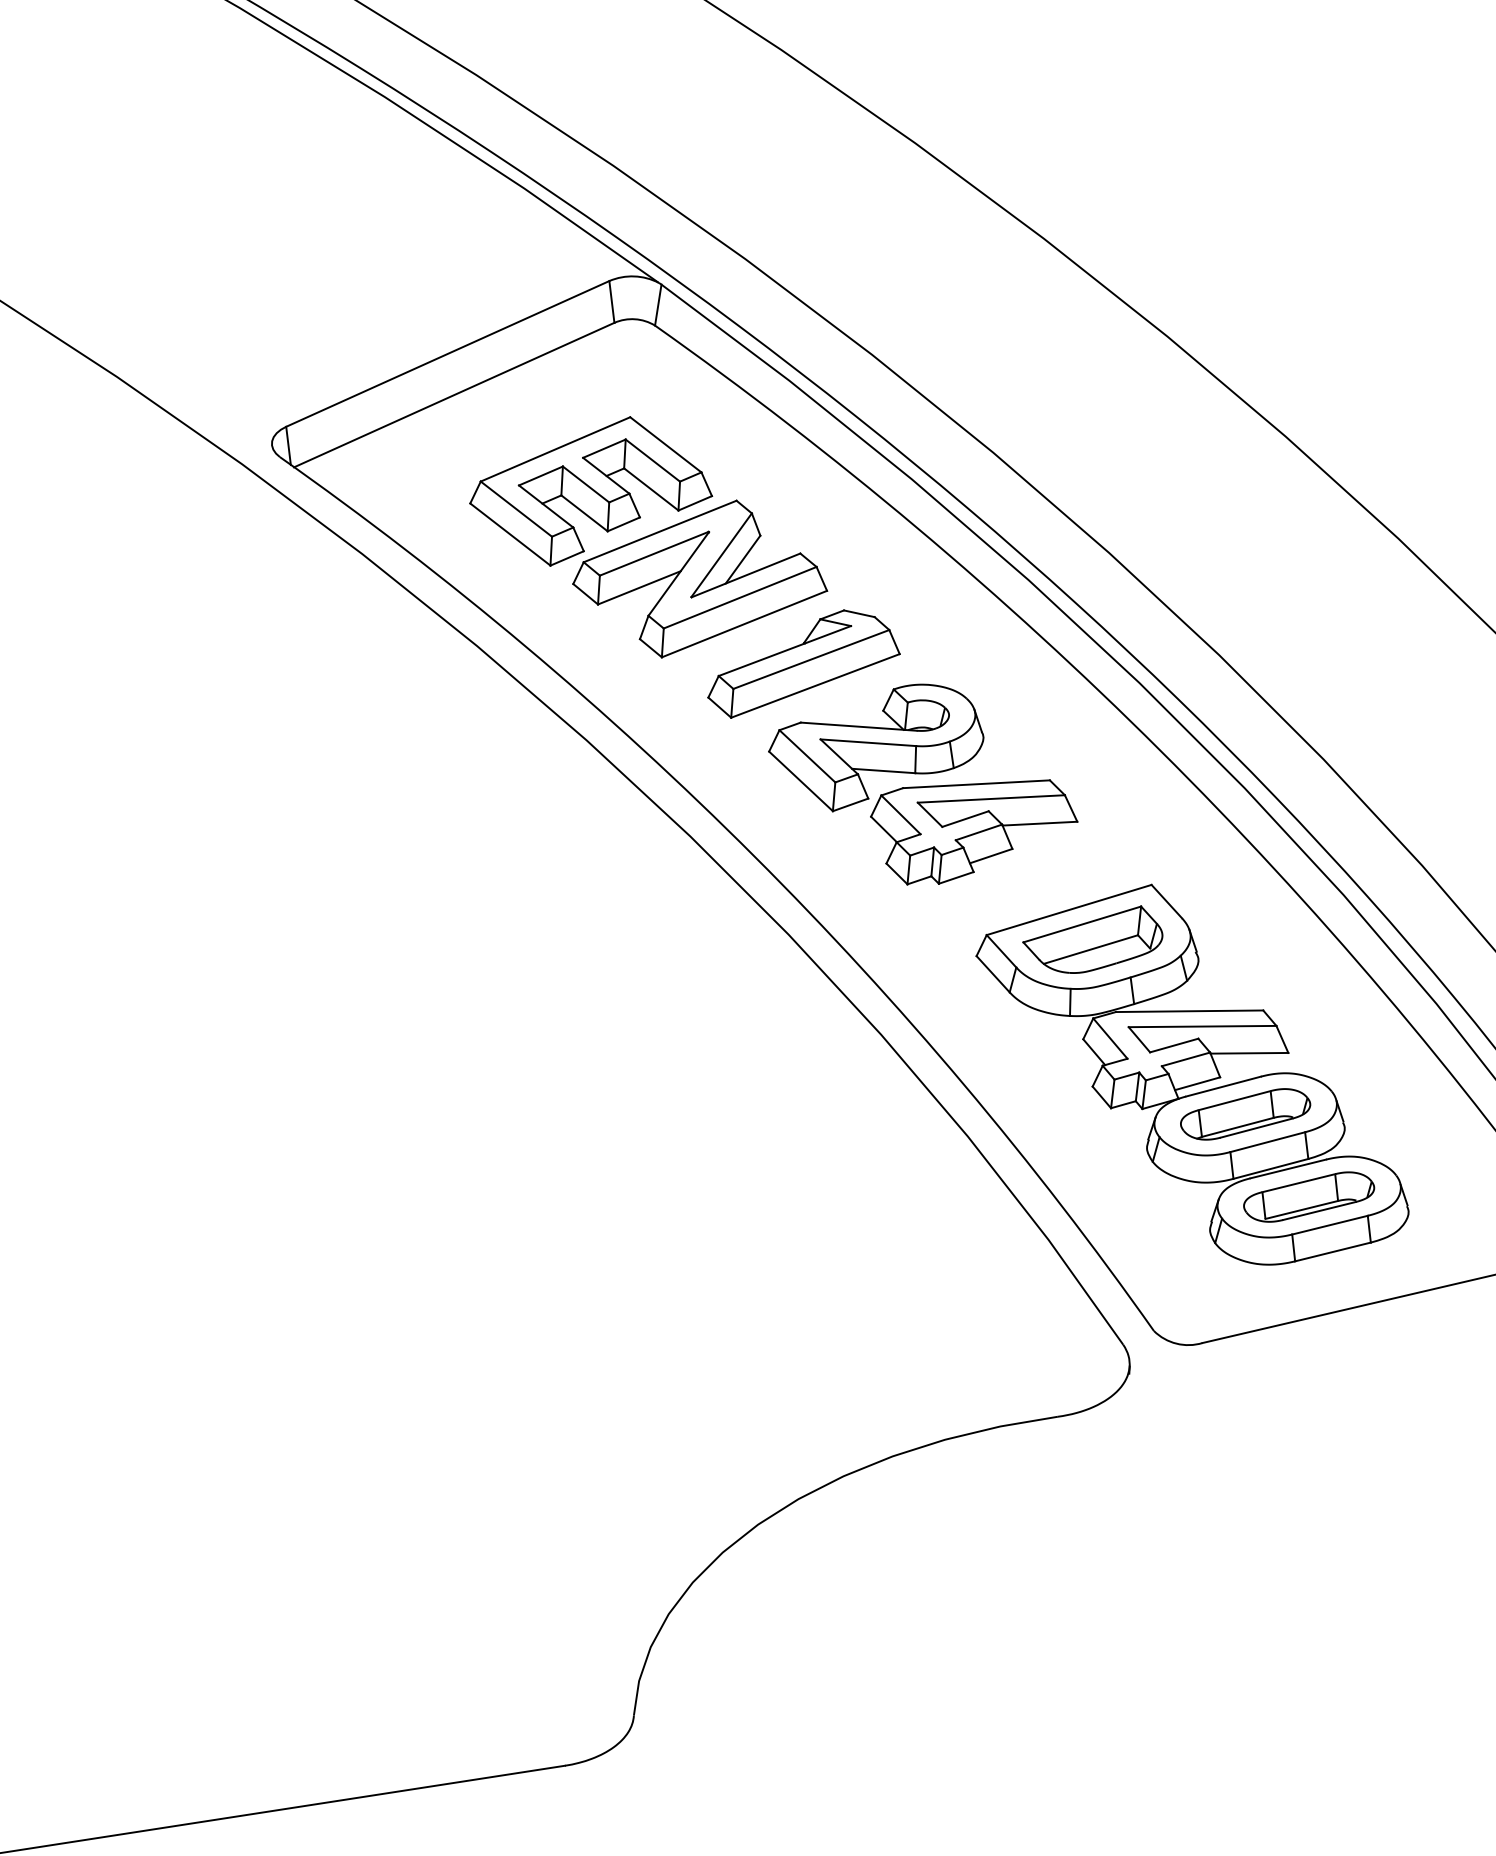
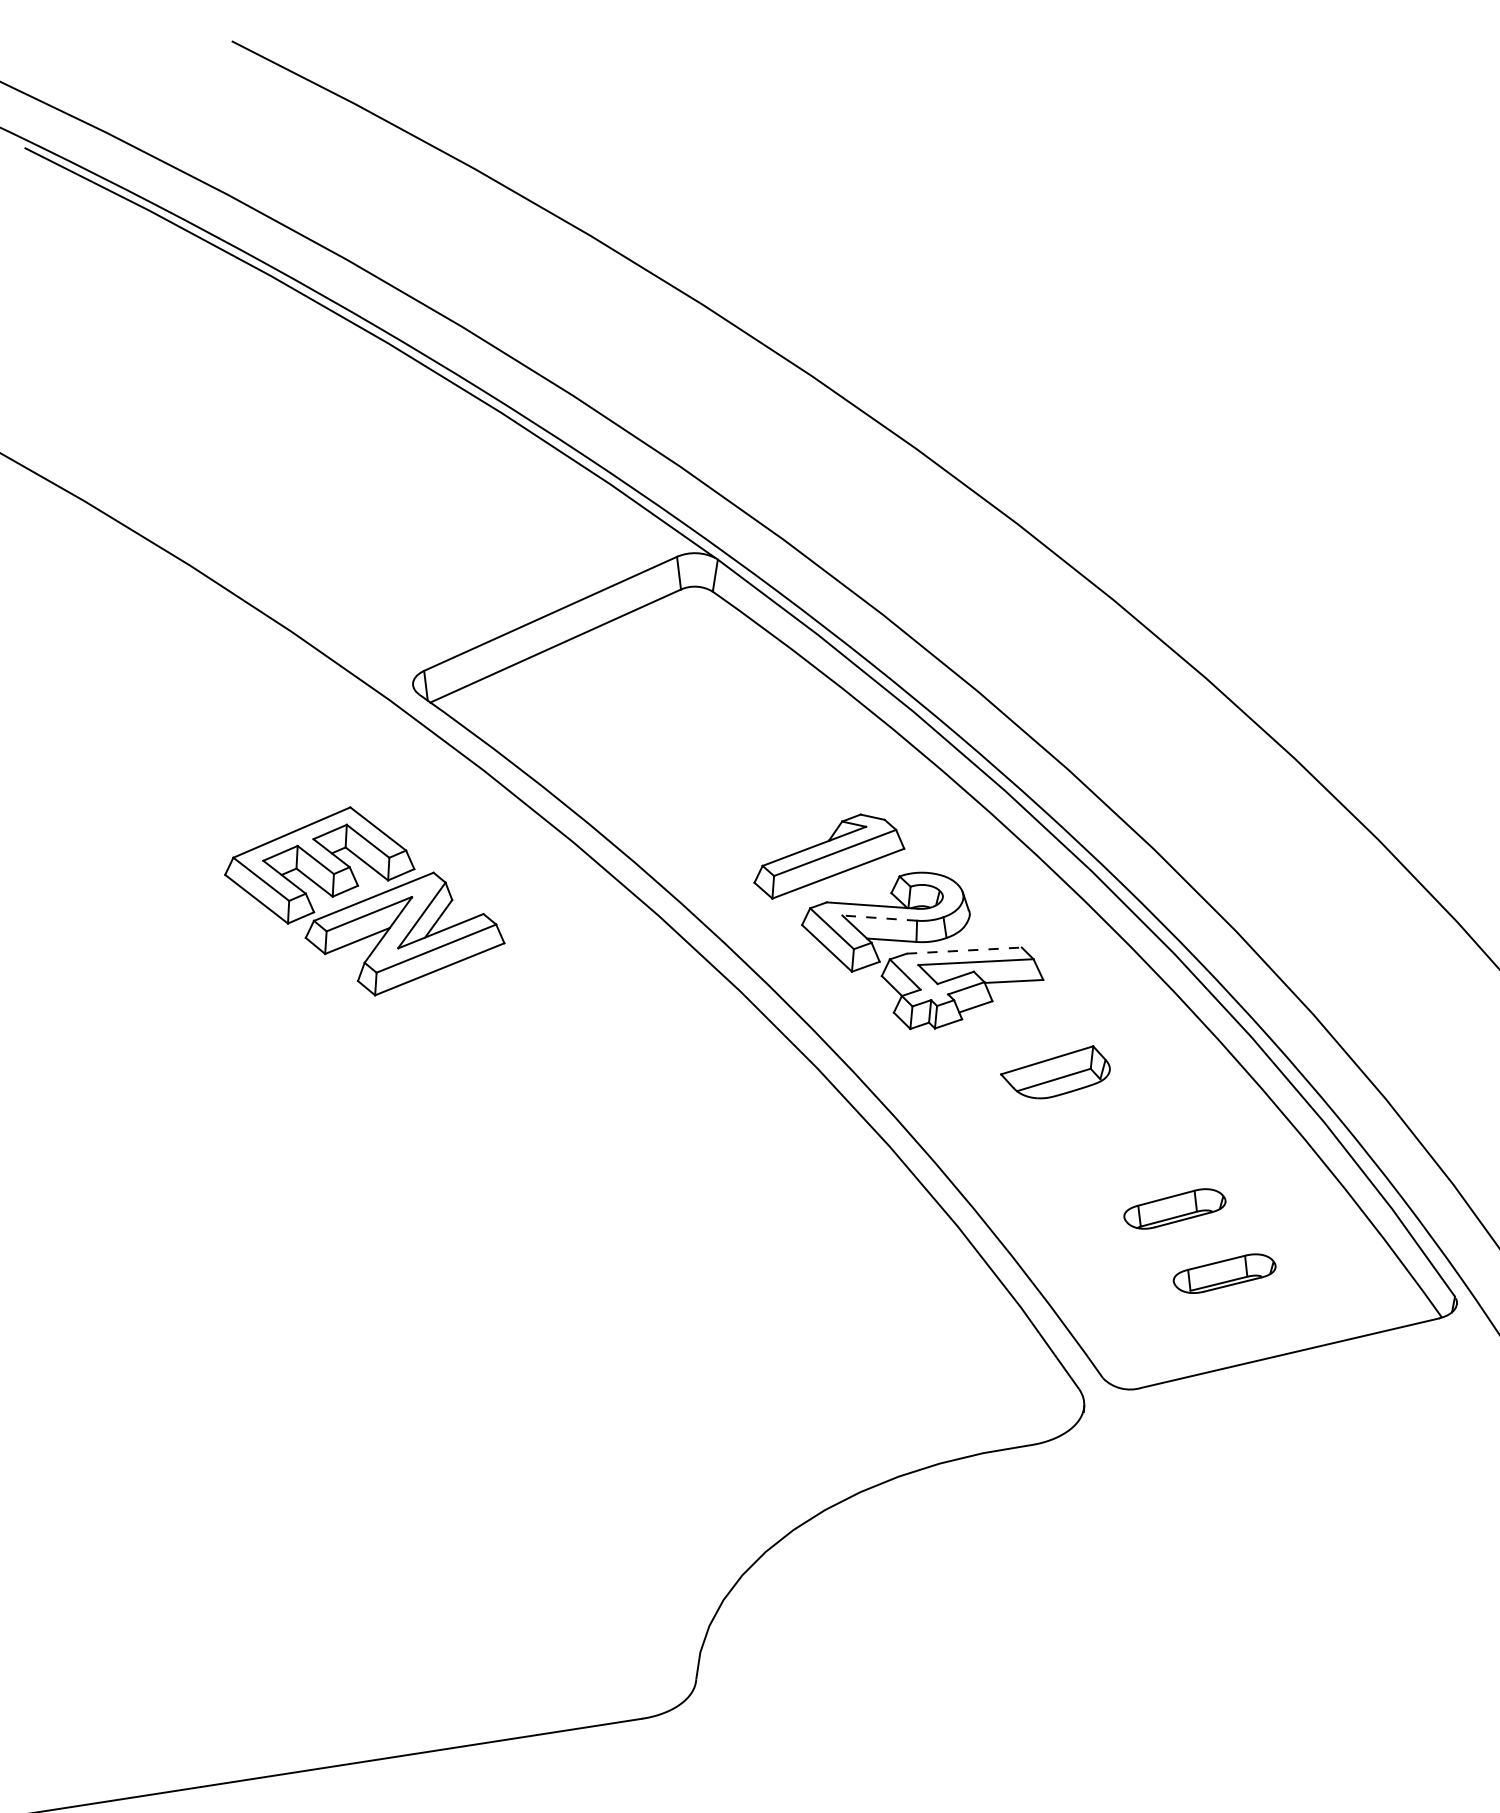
part: (648, 537) -> (364, 901), moved
line: (868, 743) -> (879, 918), solid -> dashed
line: (976, 784) -> (964, 950), solid -> dashed
part: (1192, 1074) -> (1133, 1177), removed

